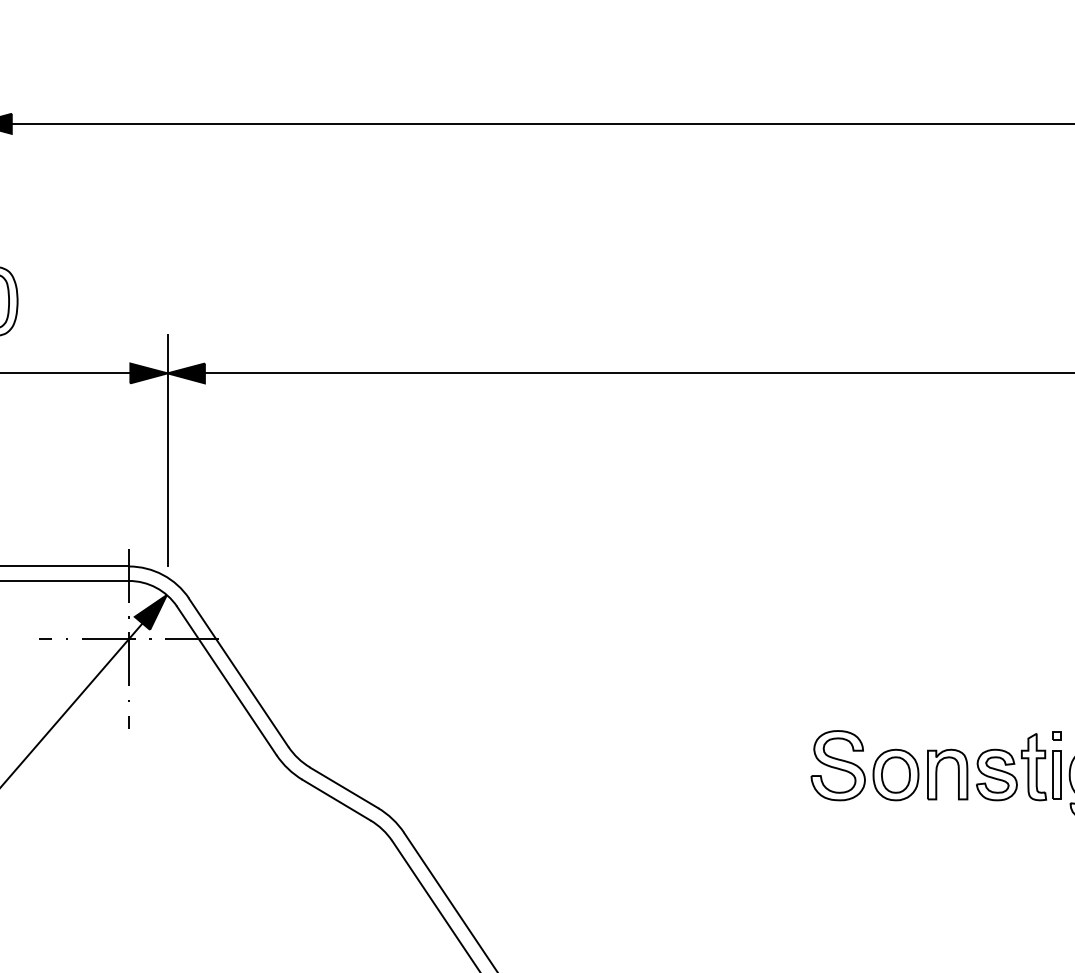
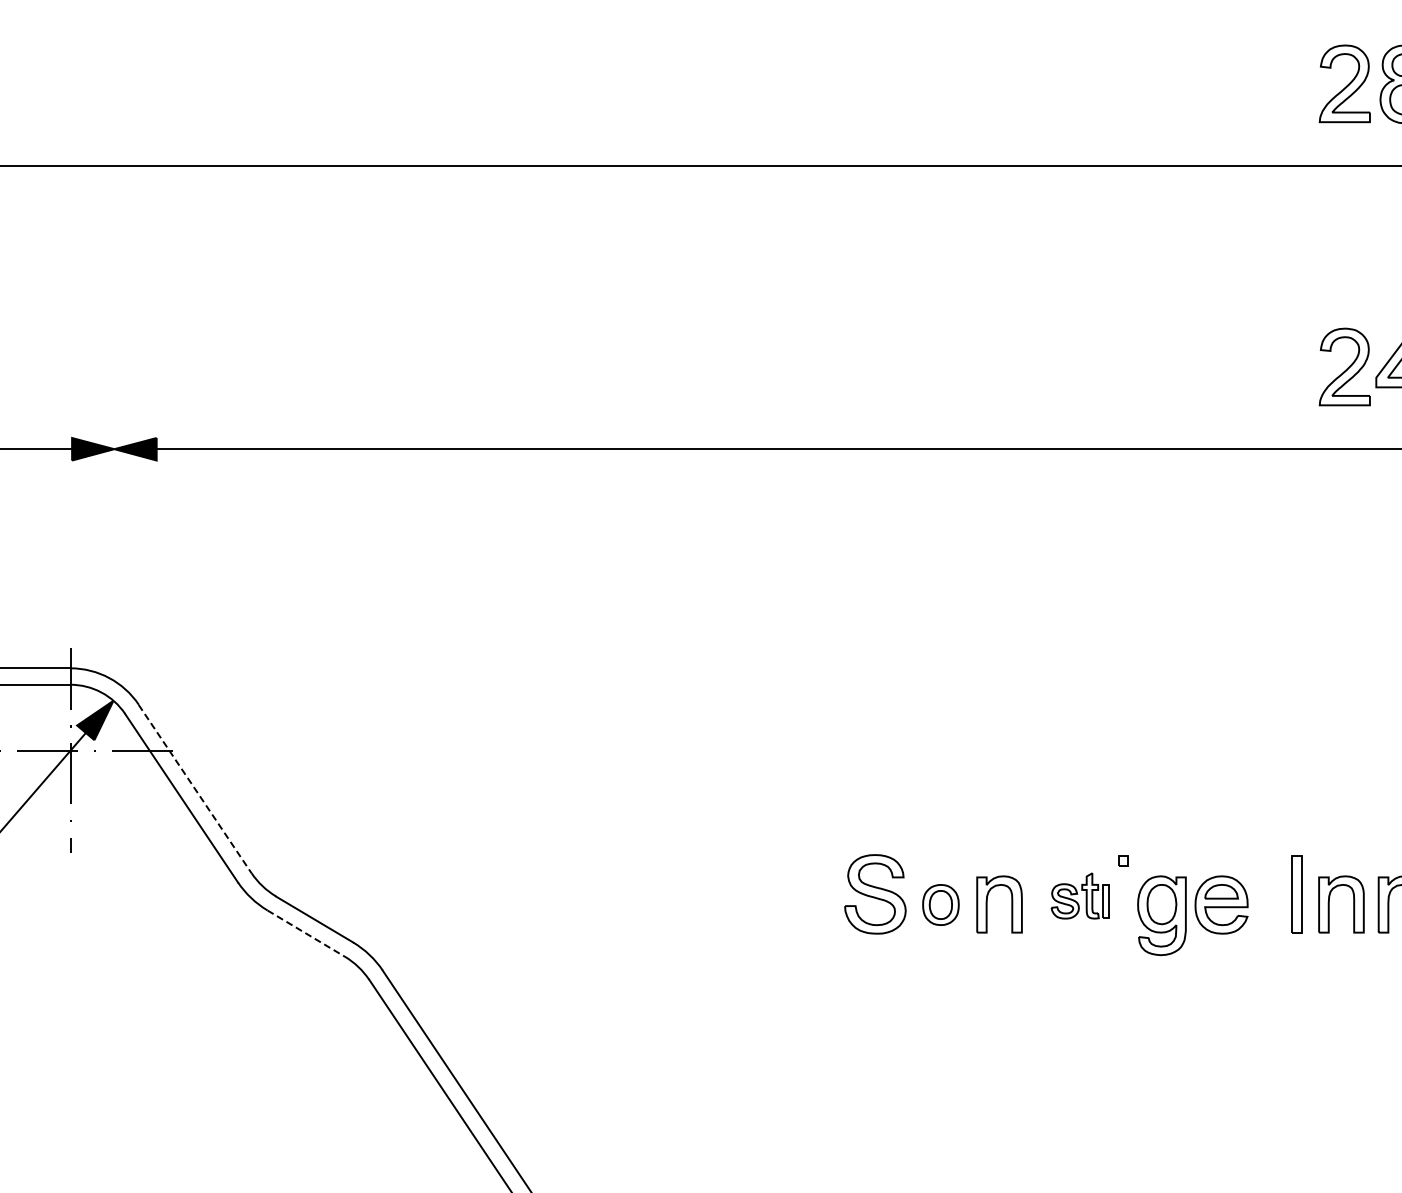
line: (167, 450) -> (114, 536), removed
line: (239, 673) -> (195, 789), solid -> dashed
part: (1018, 766) -> (1079, 895), size x0.6
part: (895, 774) -> (940, 904), size x0.7
line: (336, 800) -> (306, 933), solid -> dashed

